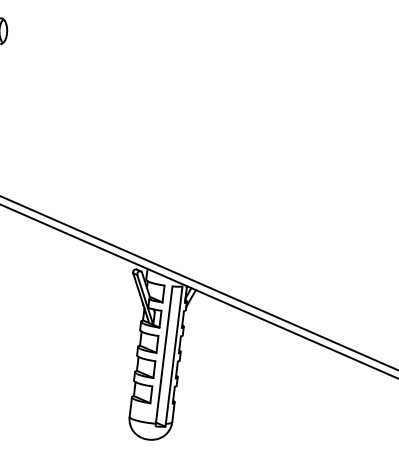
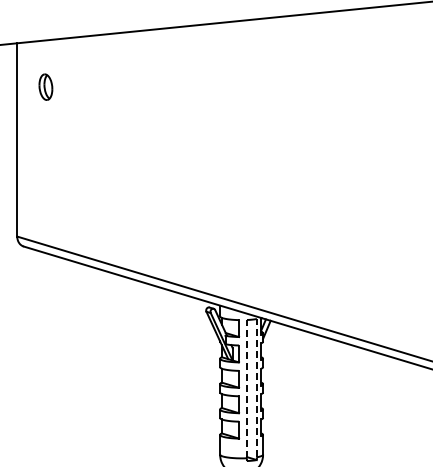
line: (164, 354) -> (247, 388), solid -> dashed
line: (173, 354) -> (256, 387), solid -> dashed

